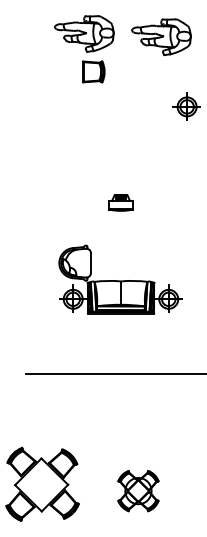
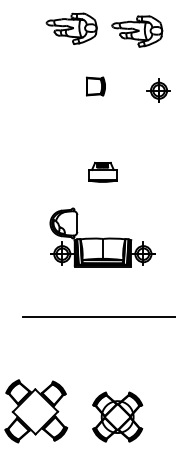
part: (93, 71) -> (95, 86), moved
part: (120, 202) -> (102, 171), size x1.43
part: (138, 490) -> (117, 416), size x1.43

